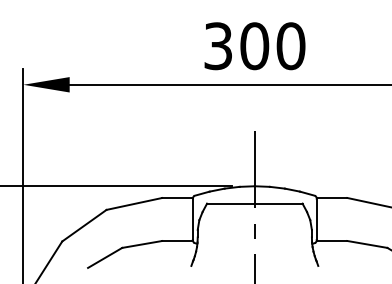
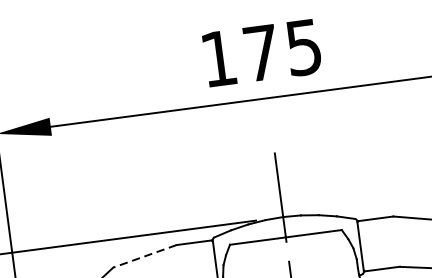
text: (254, 46) -> (261, 53), 300 -> 175
line: (133, 204) -> (143, 257), solid -> dashed

